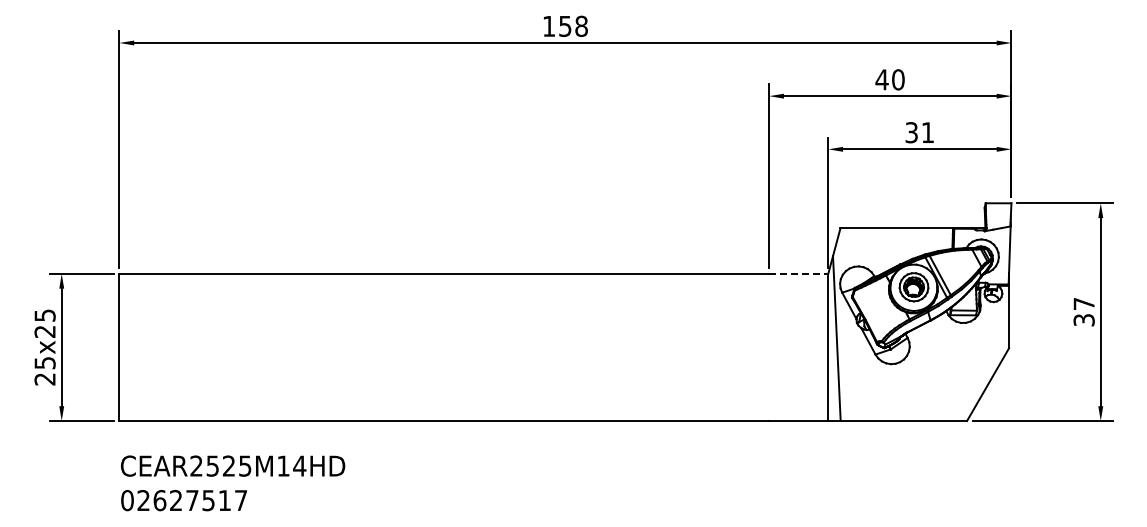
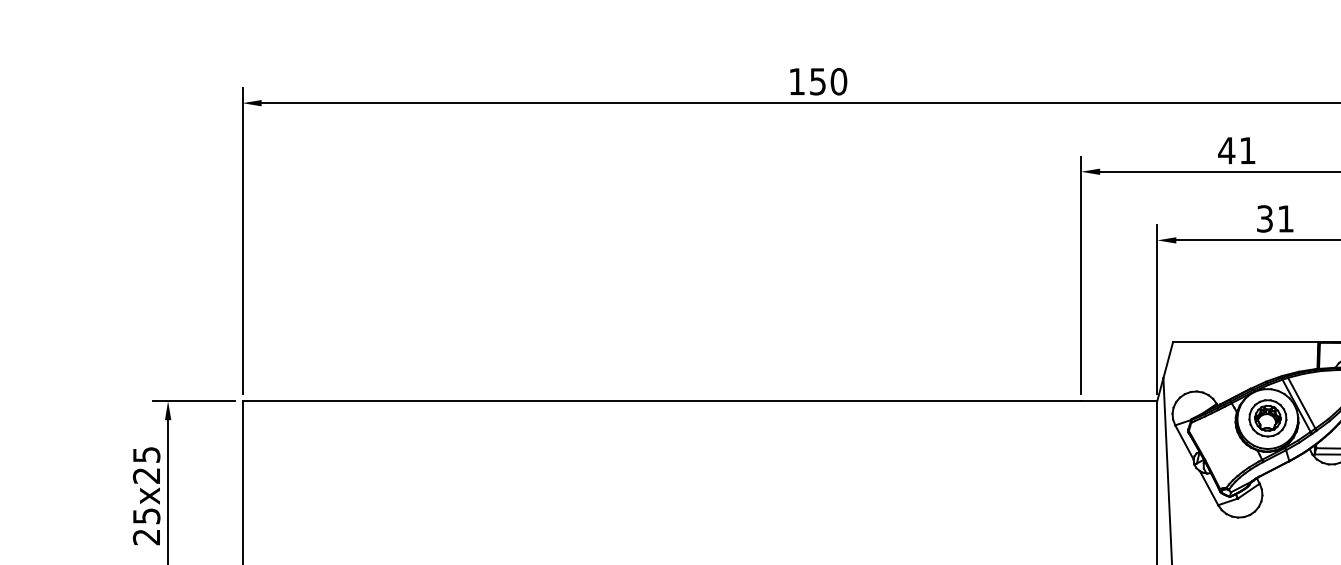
text: (581, 26) -> (838, 81), 158 -> 150
text: (898, 79) -> (1247, 150), 40 -> 41
line: (798, 273) -> (1118, 400), dashed -> solid

